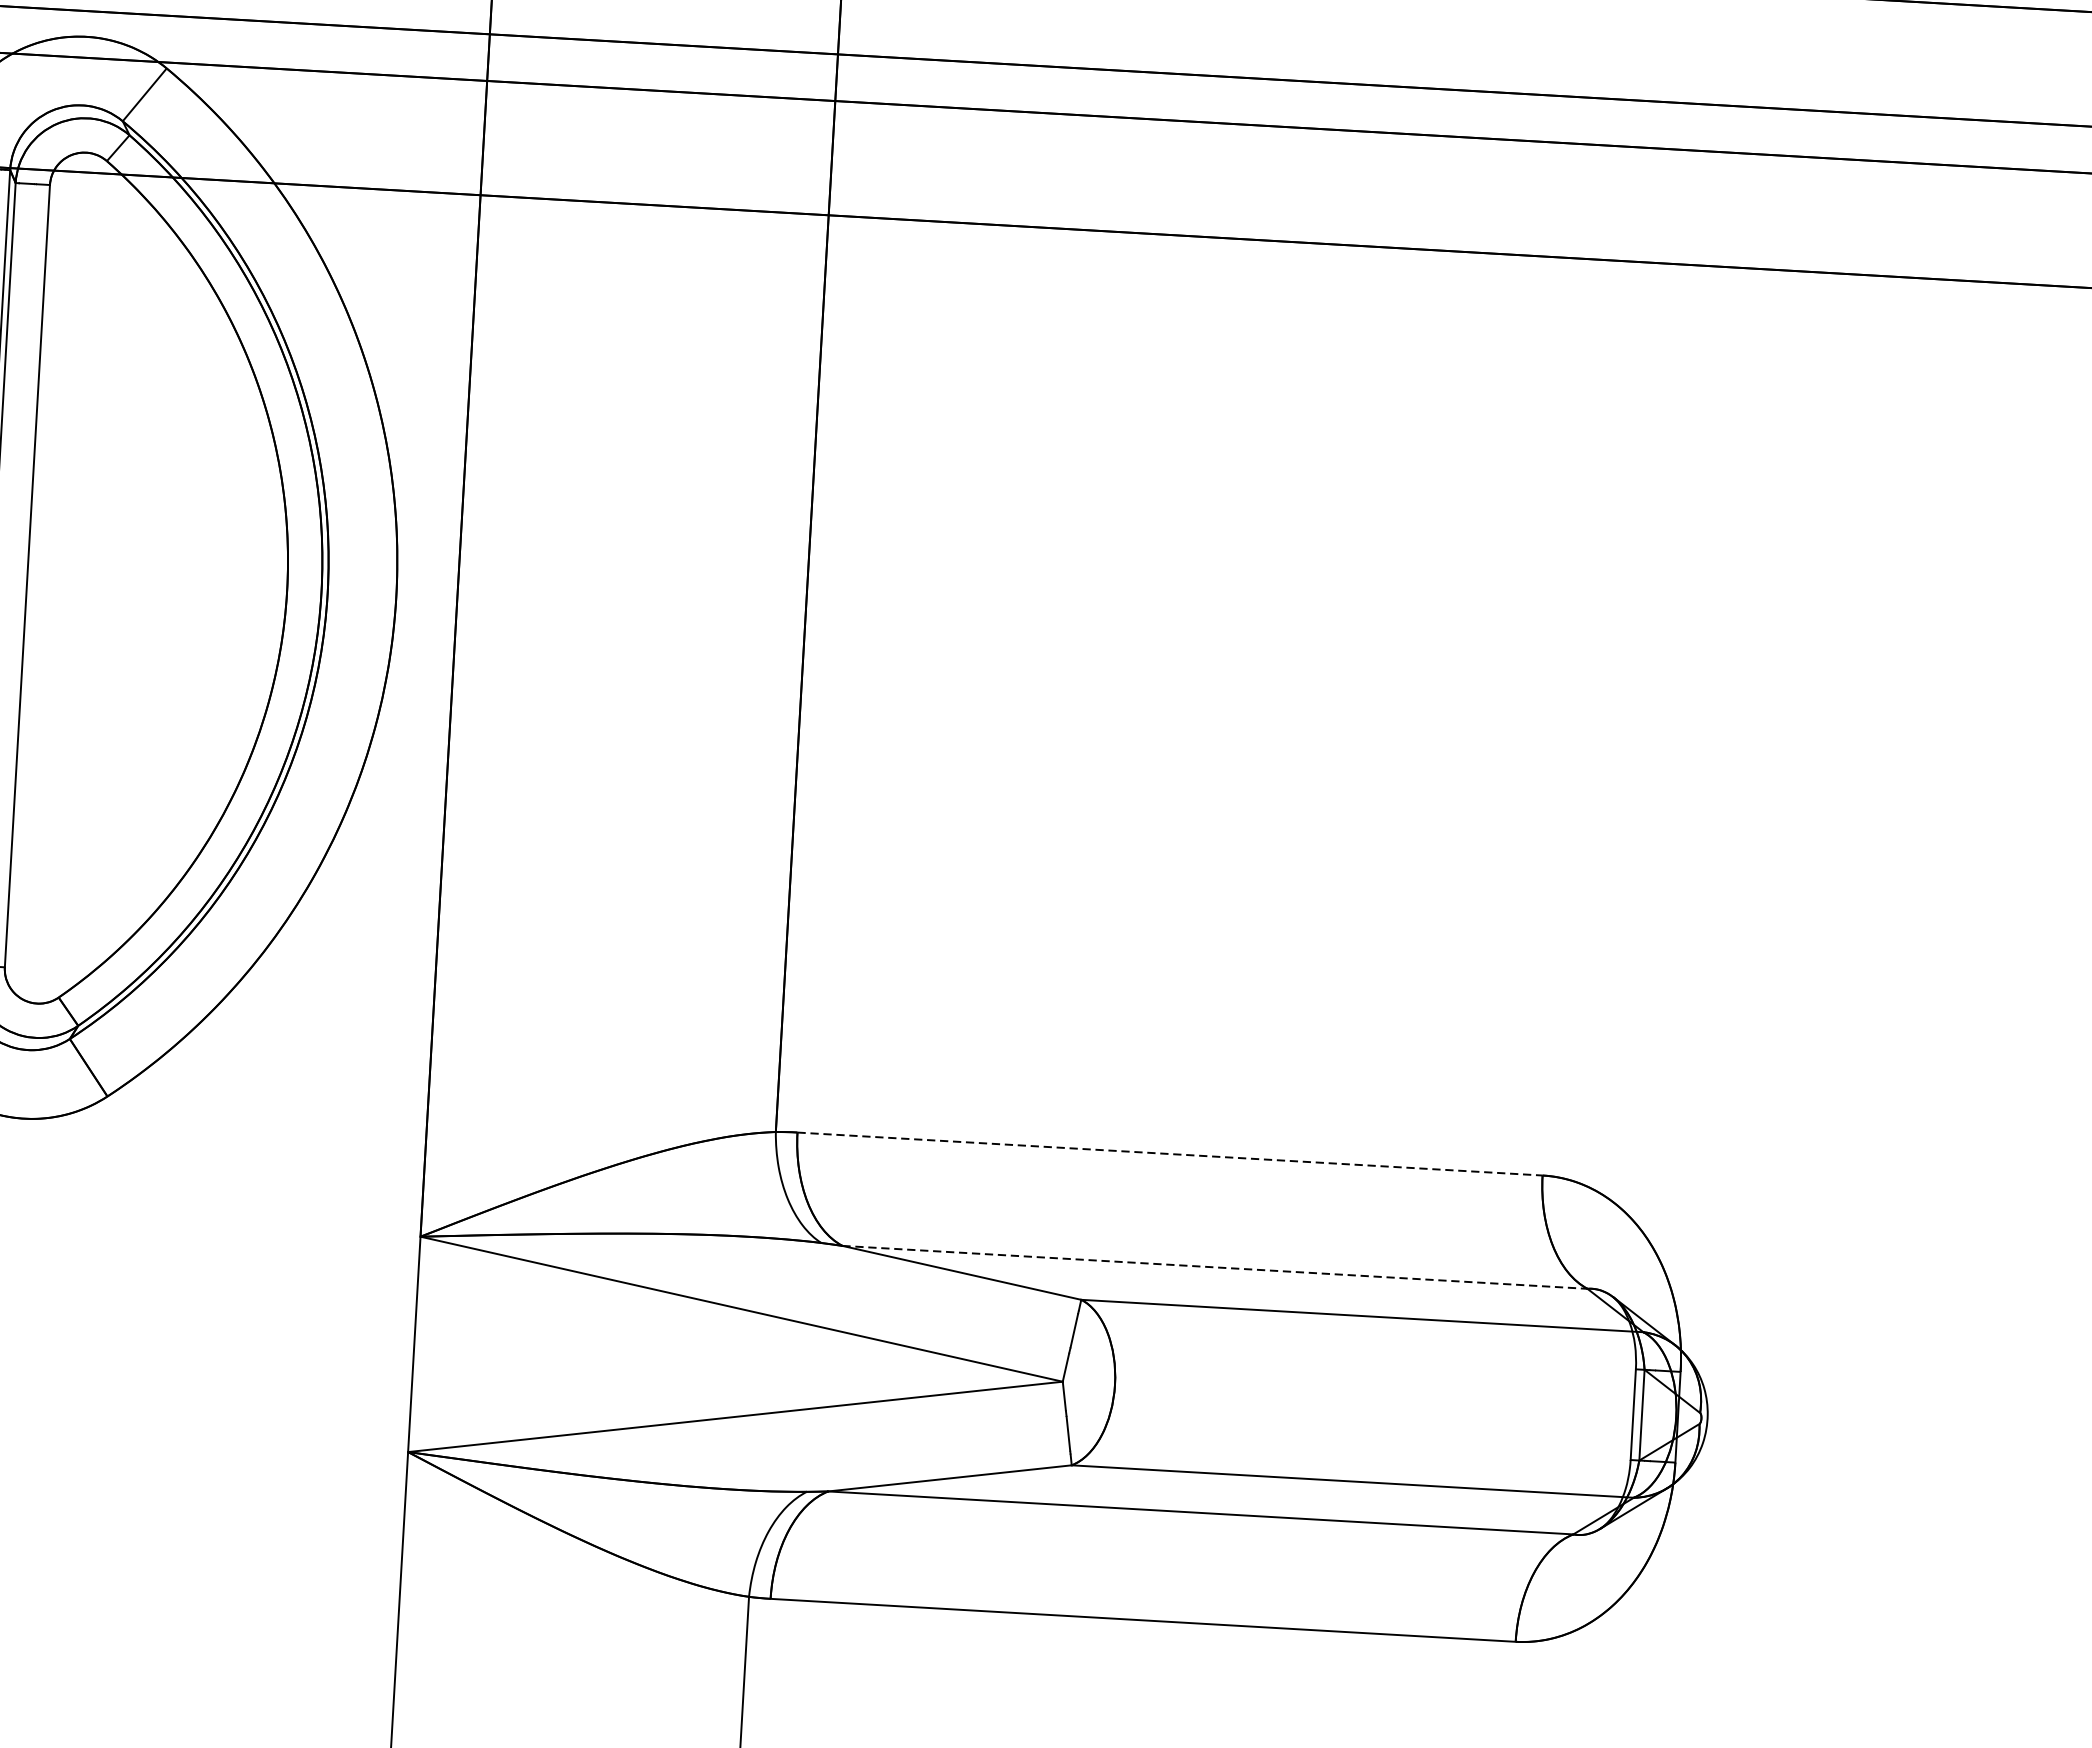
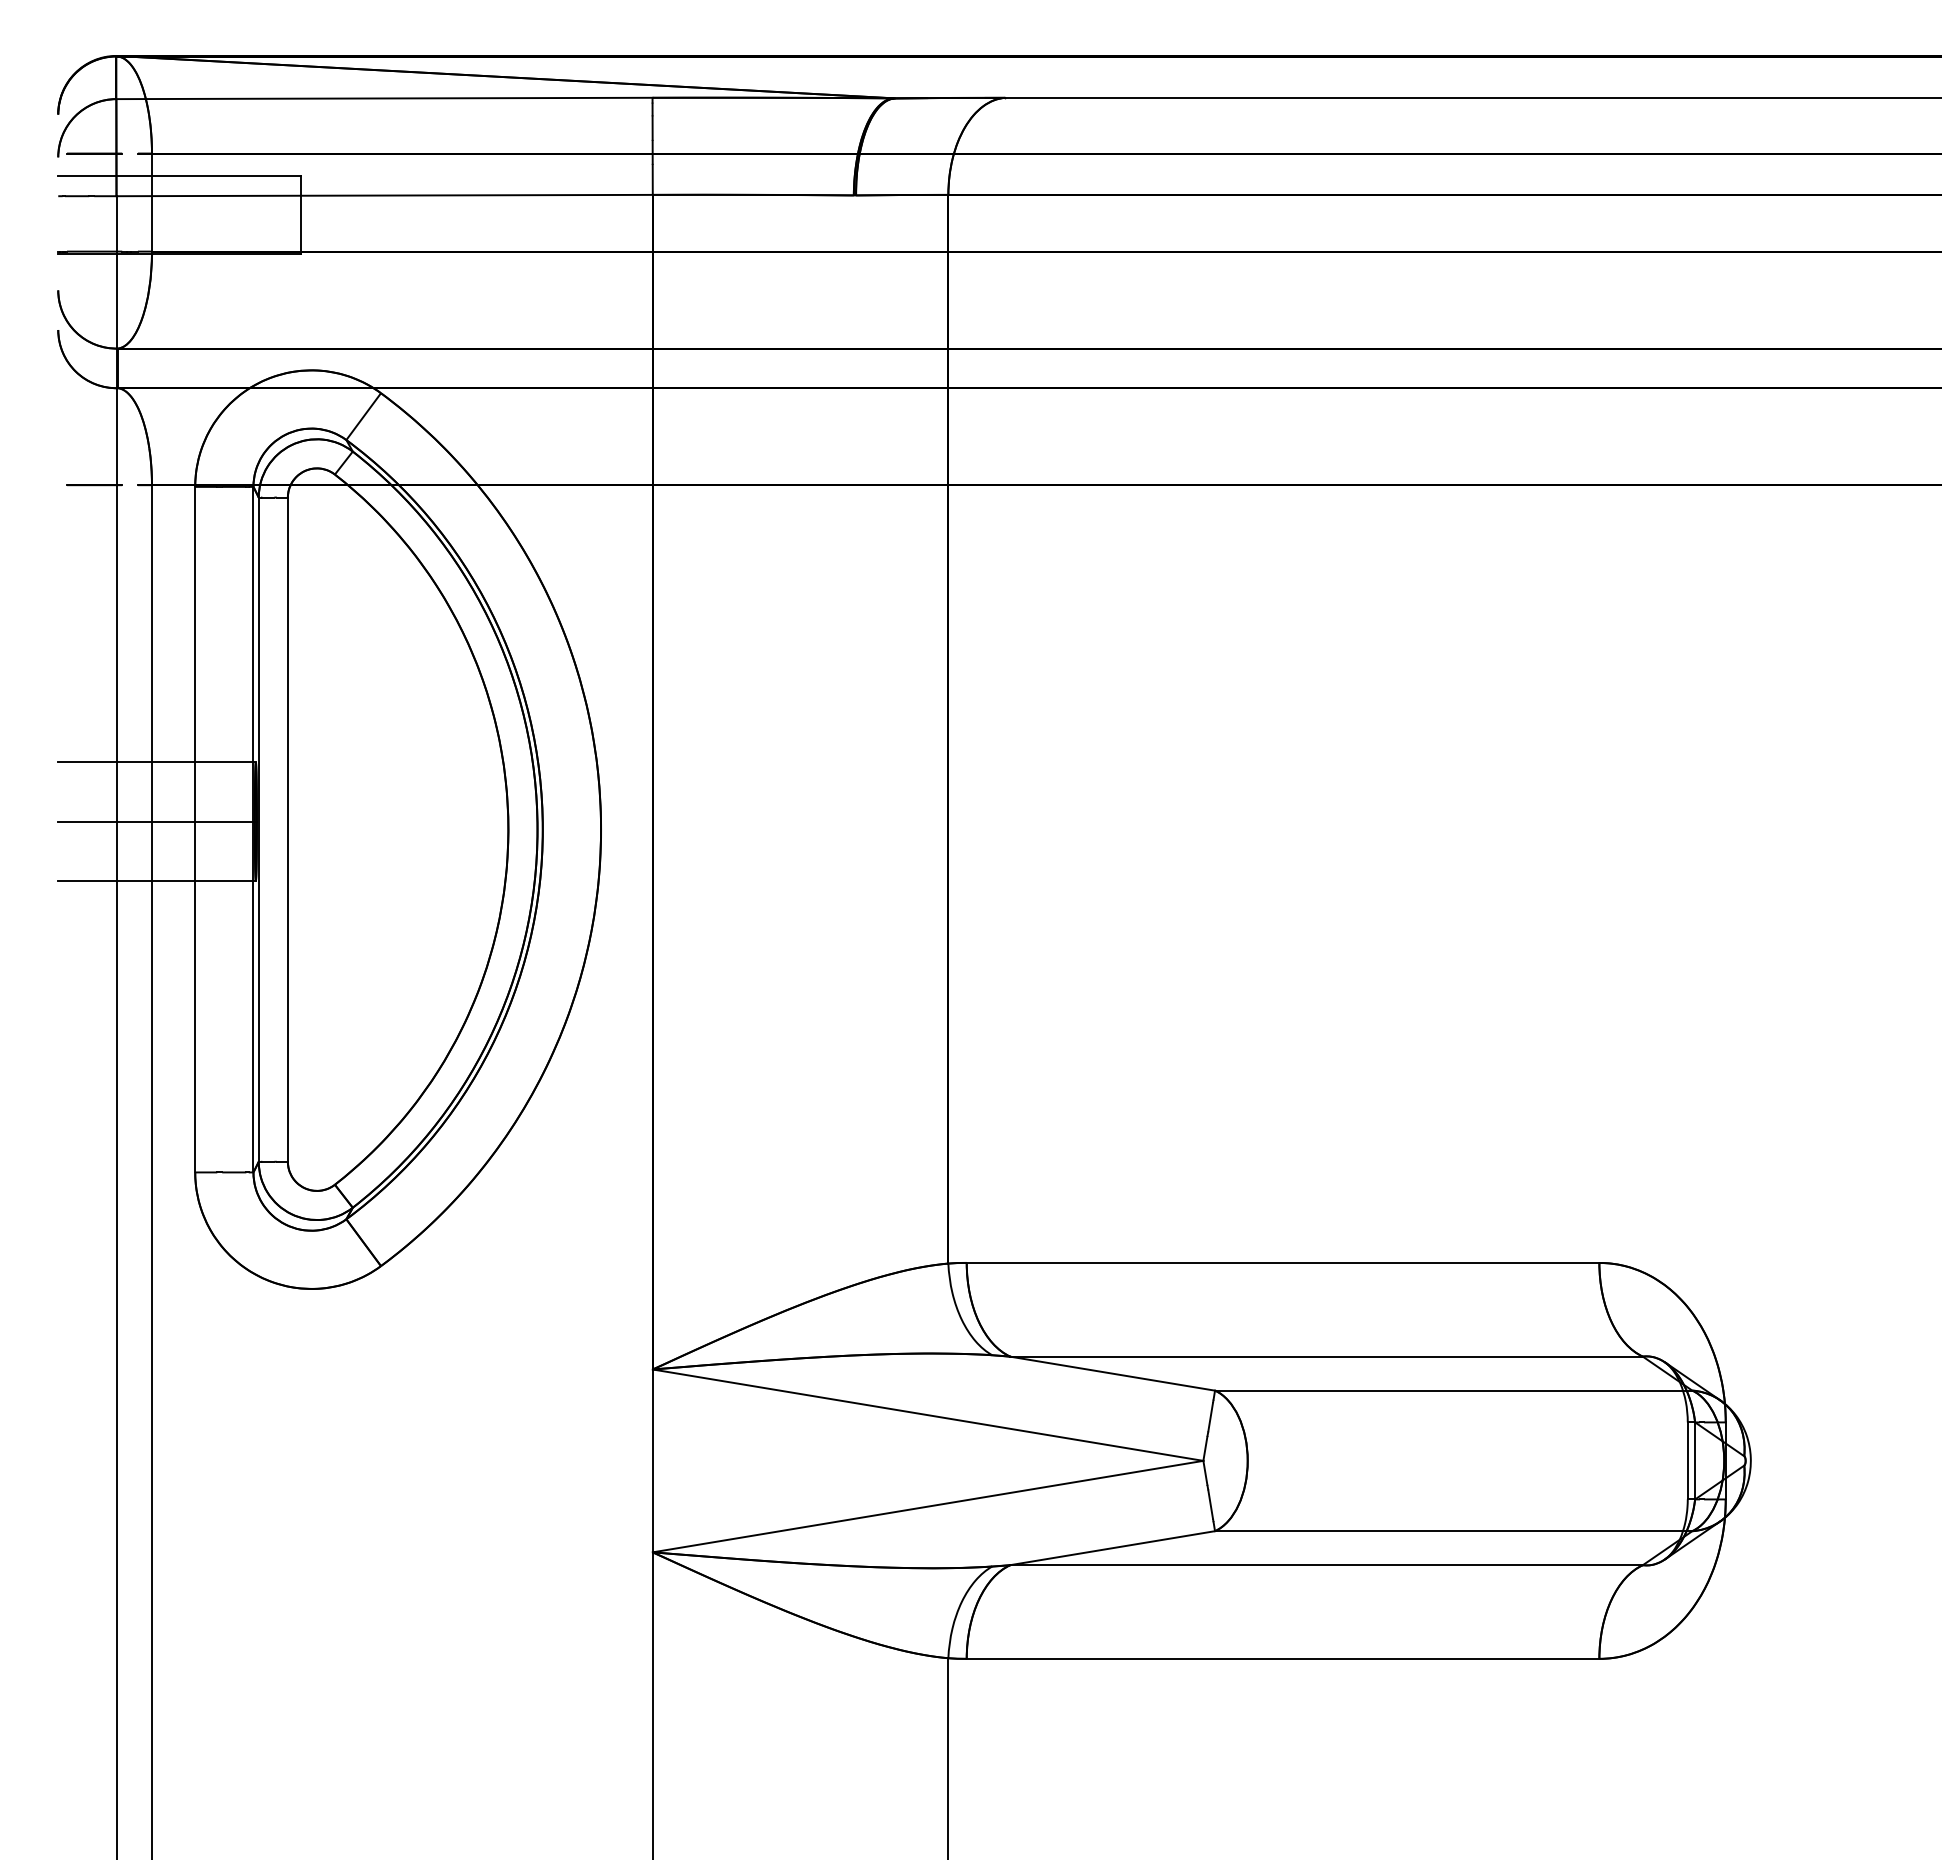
line: (1170, 1153) -> (1283, 1262), dashed -> solid
line: (1216, 1267) -> (1327, 1356), dashed -> solid

